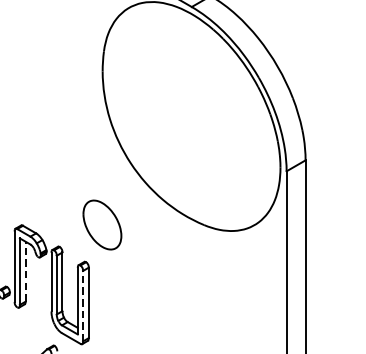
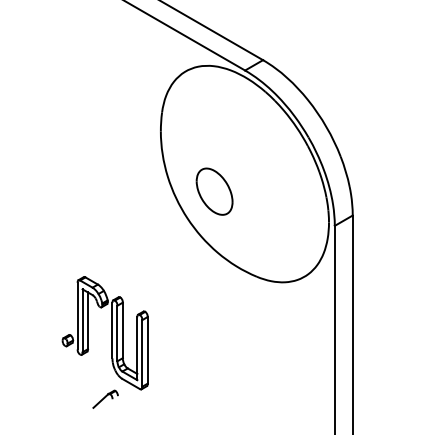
part: (102, 224) -> (214, 191), moved
line: (26, 271) -> (88, 320), dashed -> solid
line: (83, 305) -> (142, 352), dashed -> solid

